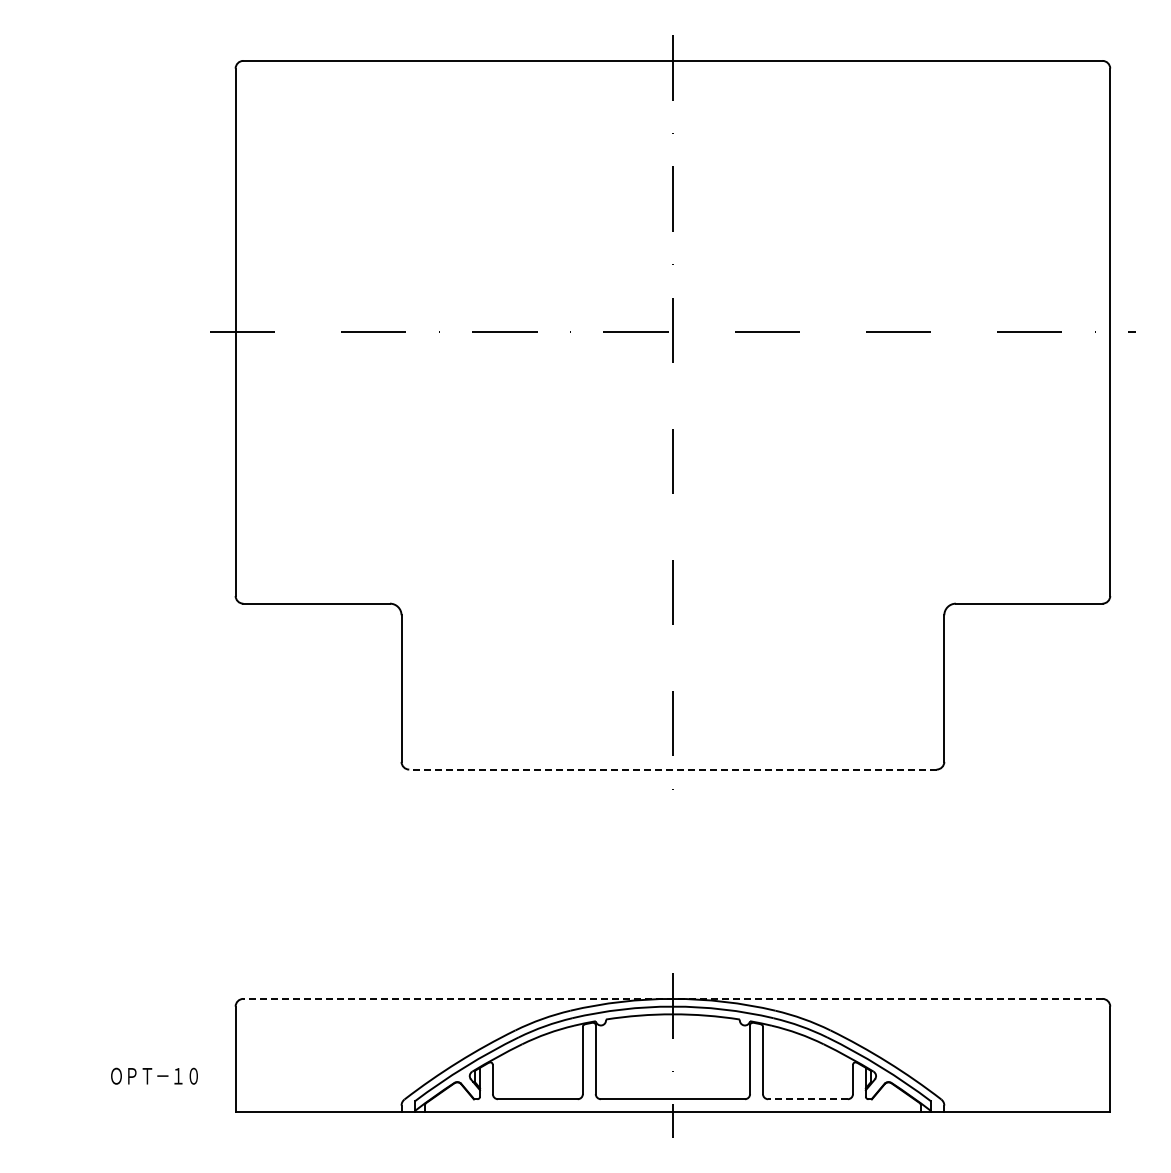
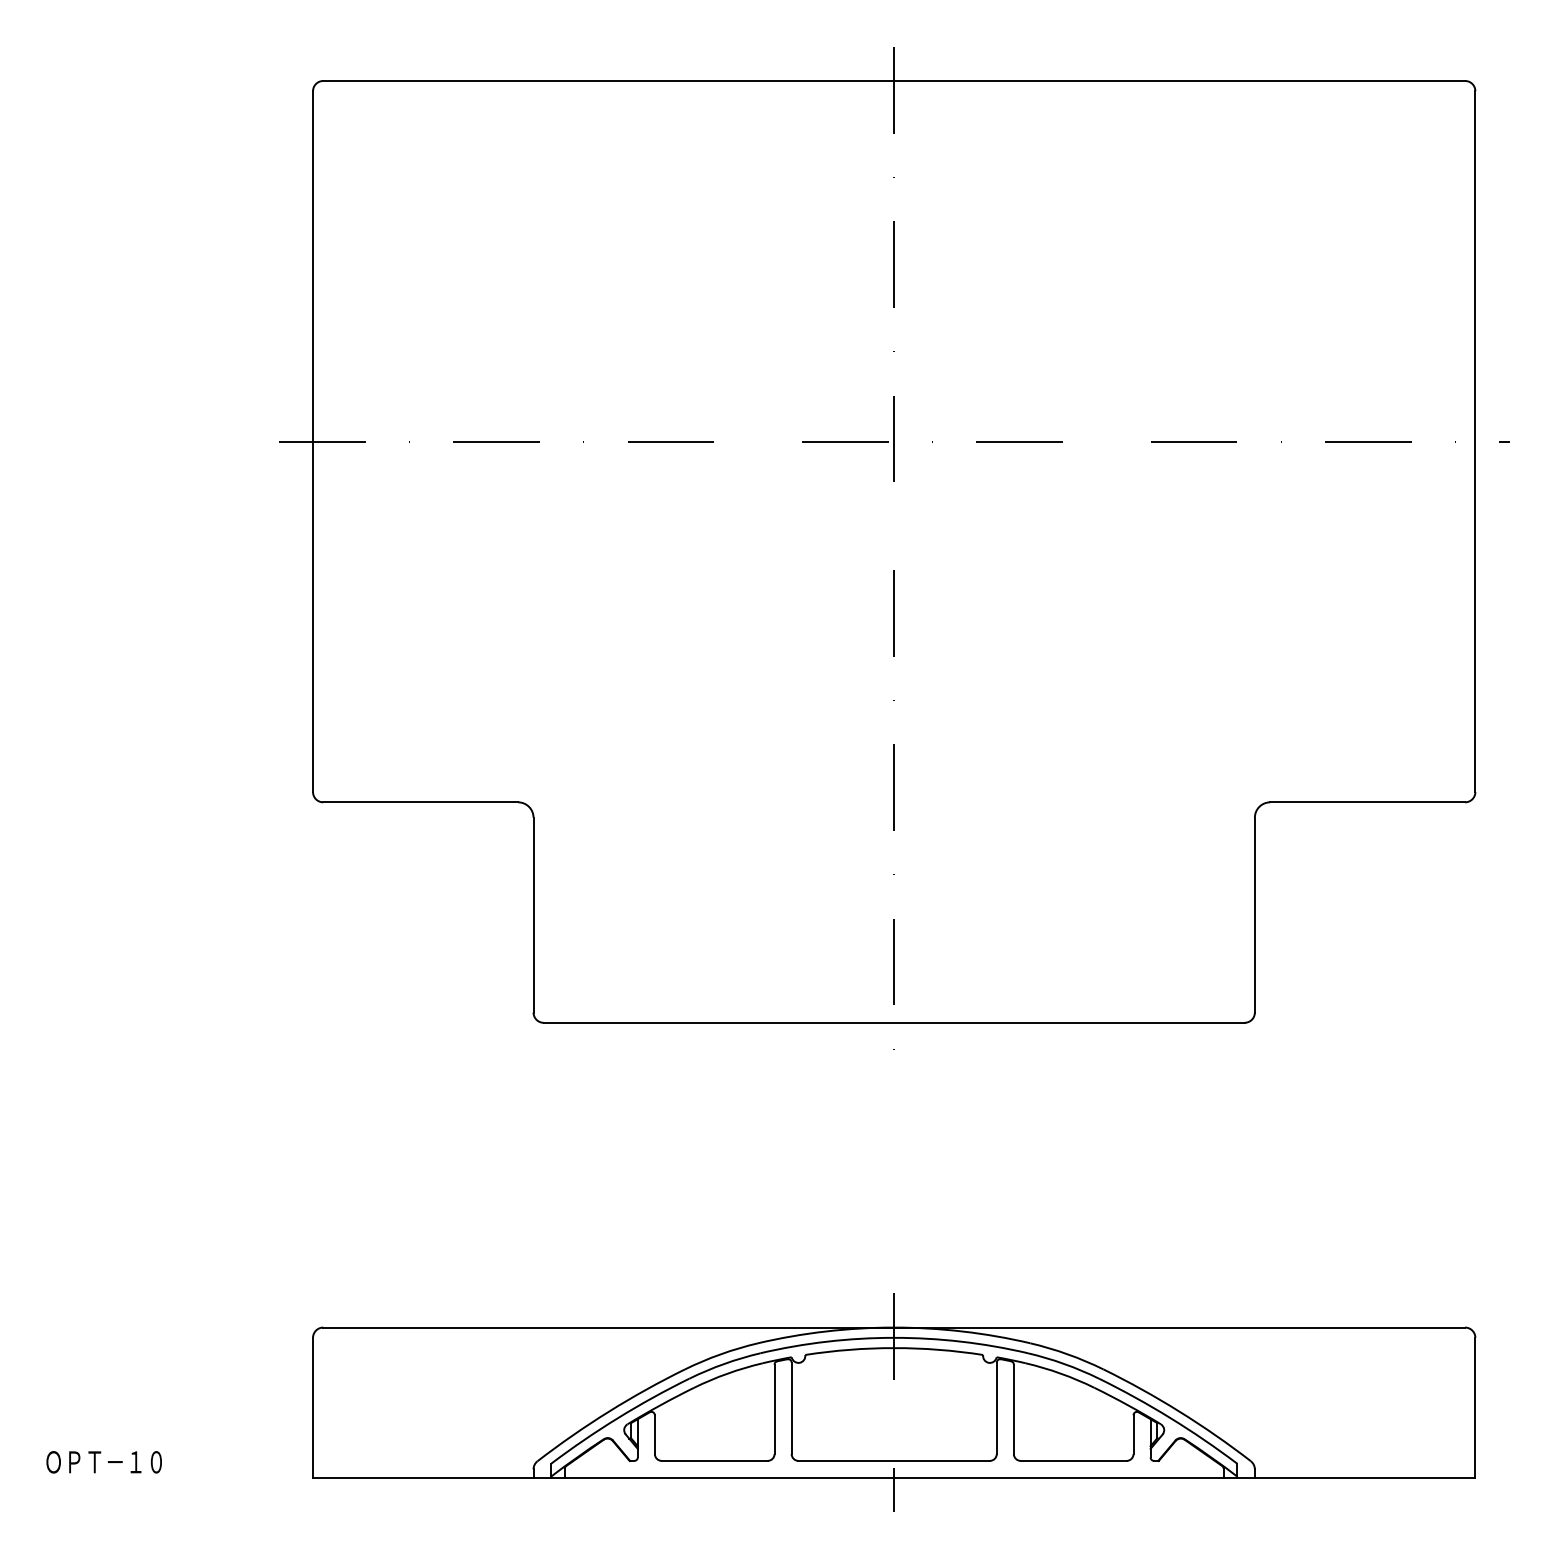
line: (672, 769) -> (893, 1022), dashed -> solid
line: (672, 998) -> (893, 1327), dashed -> solid
text: (154, 1075) -> (104, 1461), moved
line: (807, 1099) -> (1073, 1461), dashed -> solid

